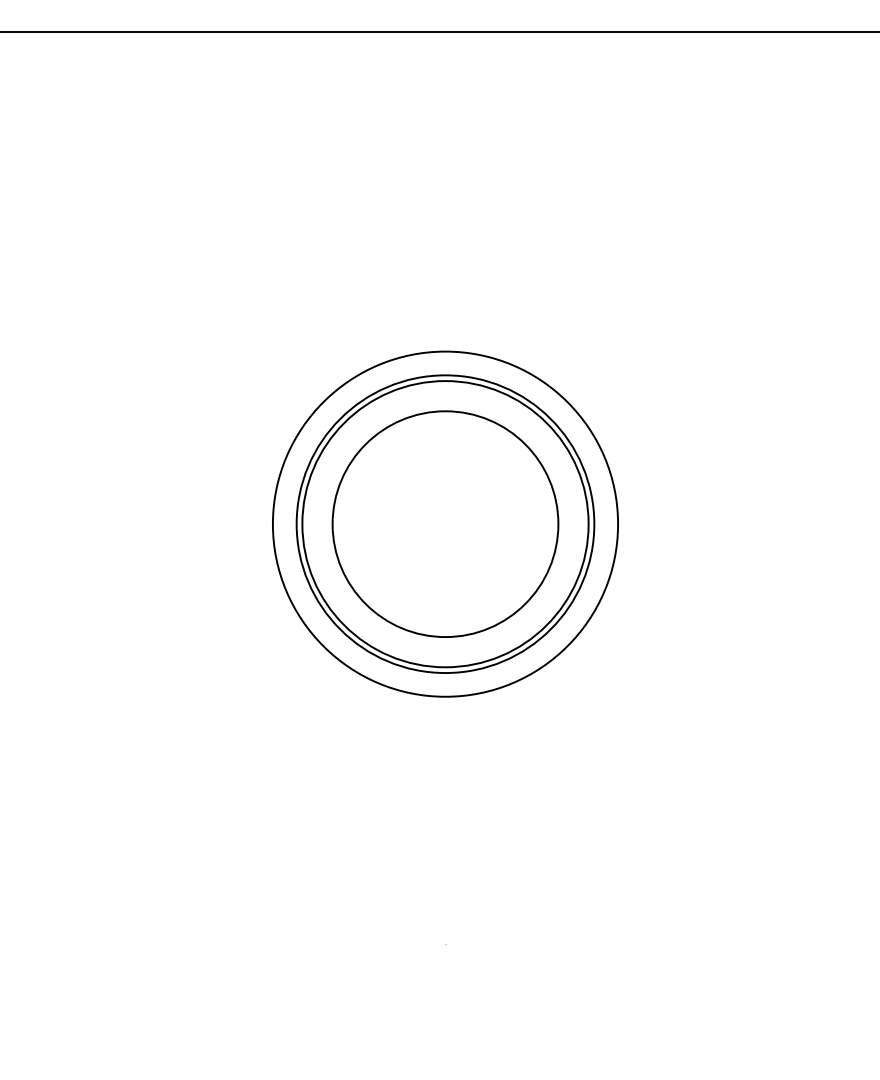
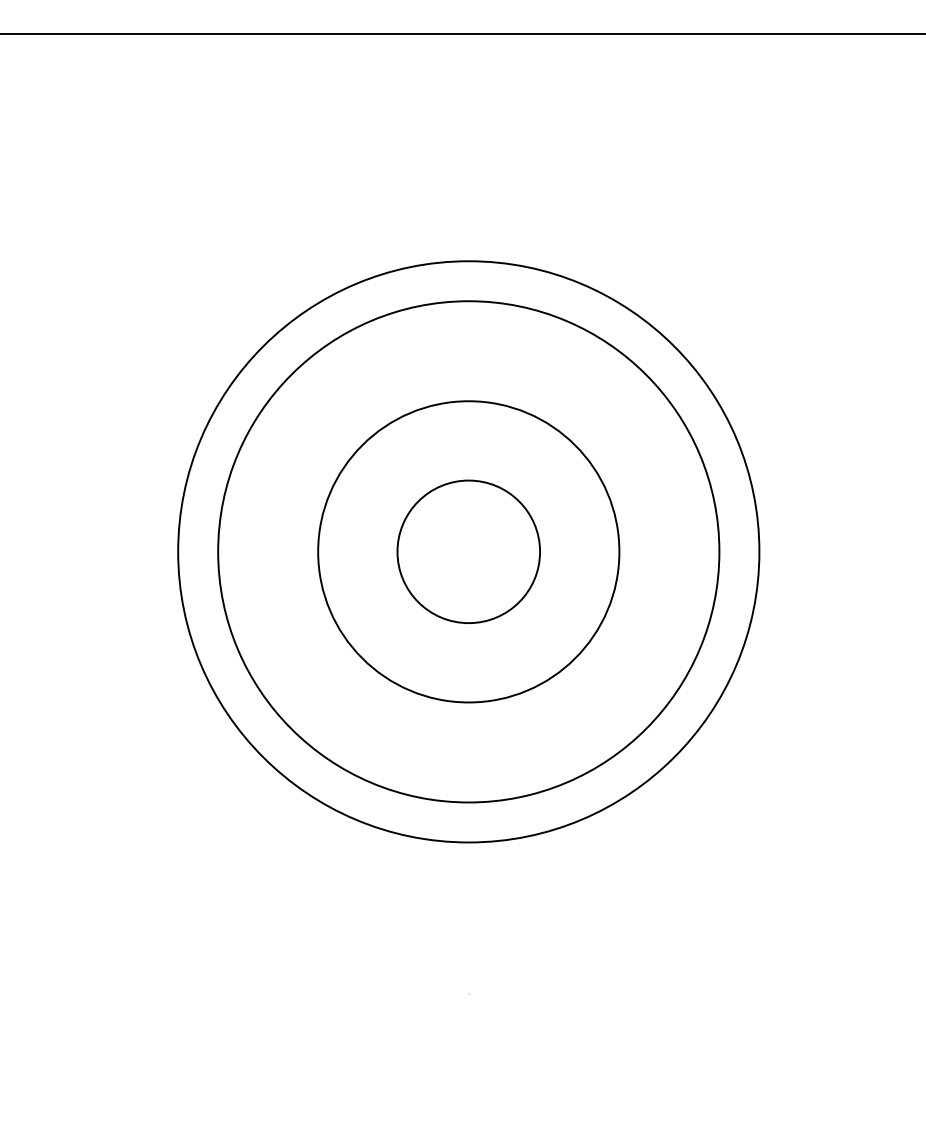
circle: (445, 523) -> (468, 551), size x1.6
circle: (445, 524) -> (468, 552), size x0.6
circle: (445, 524) -> (468, 552), size x1.6

